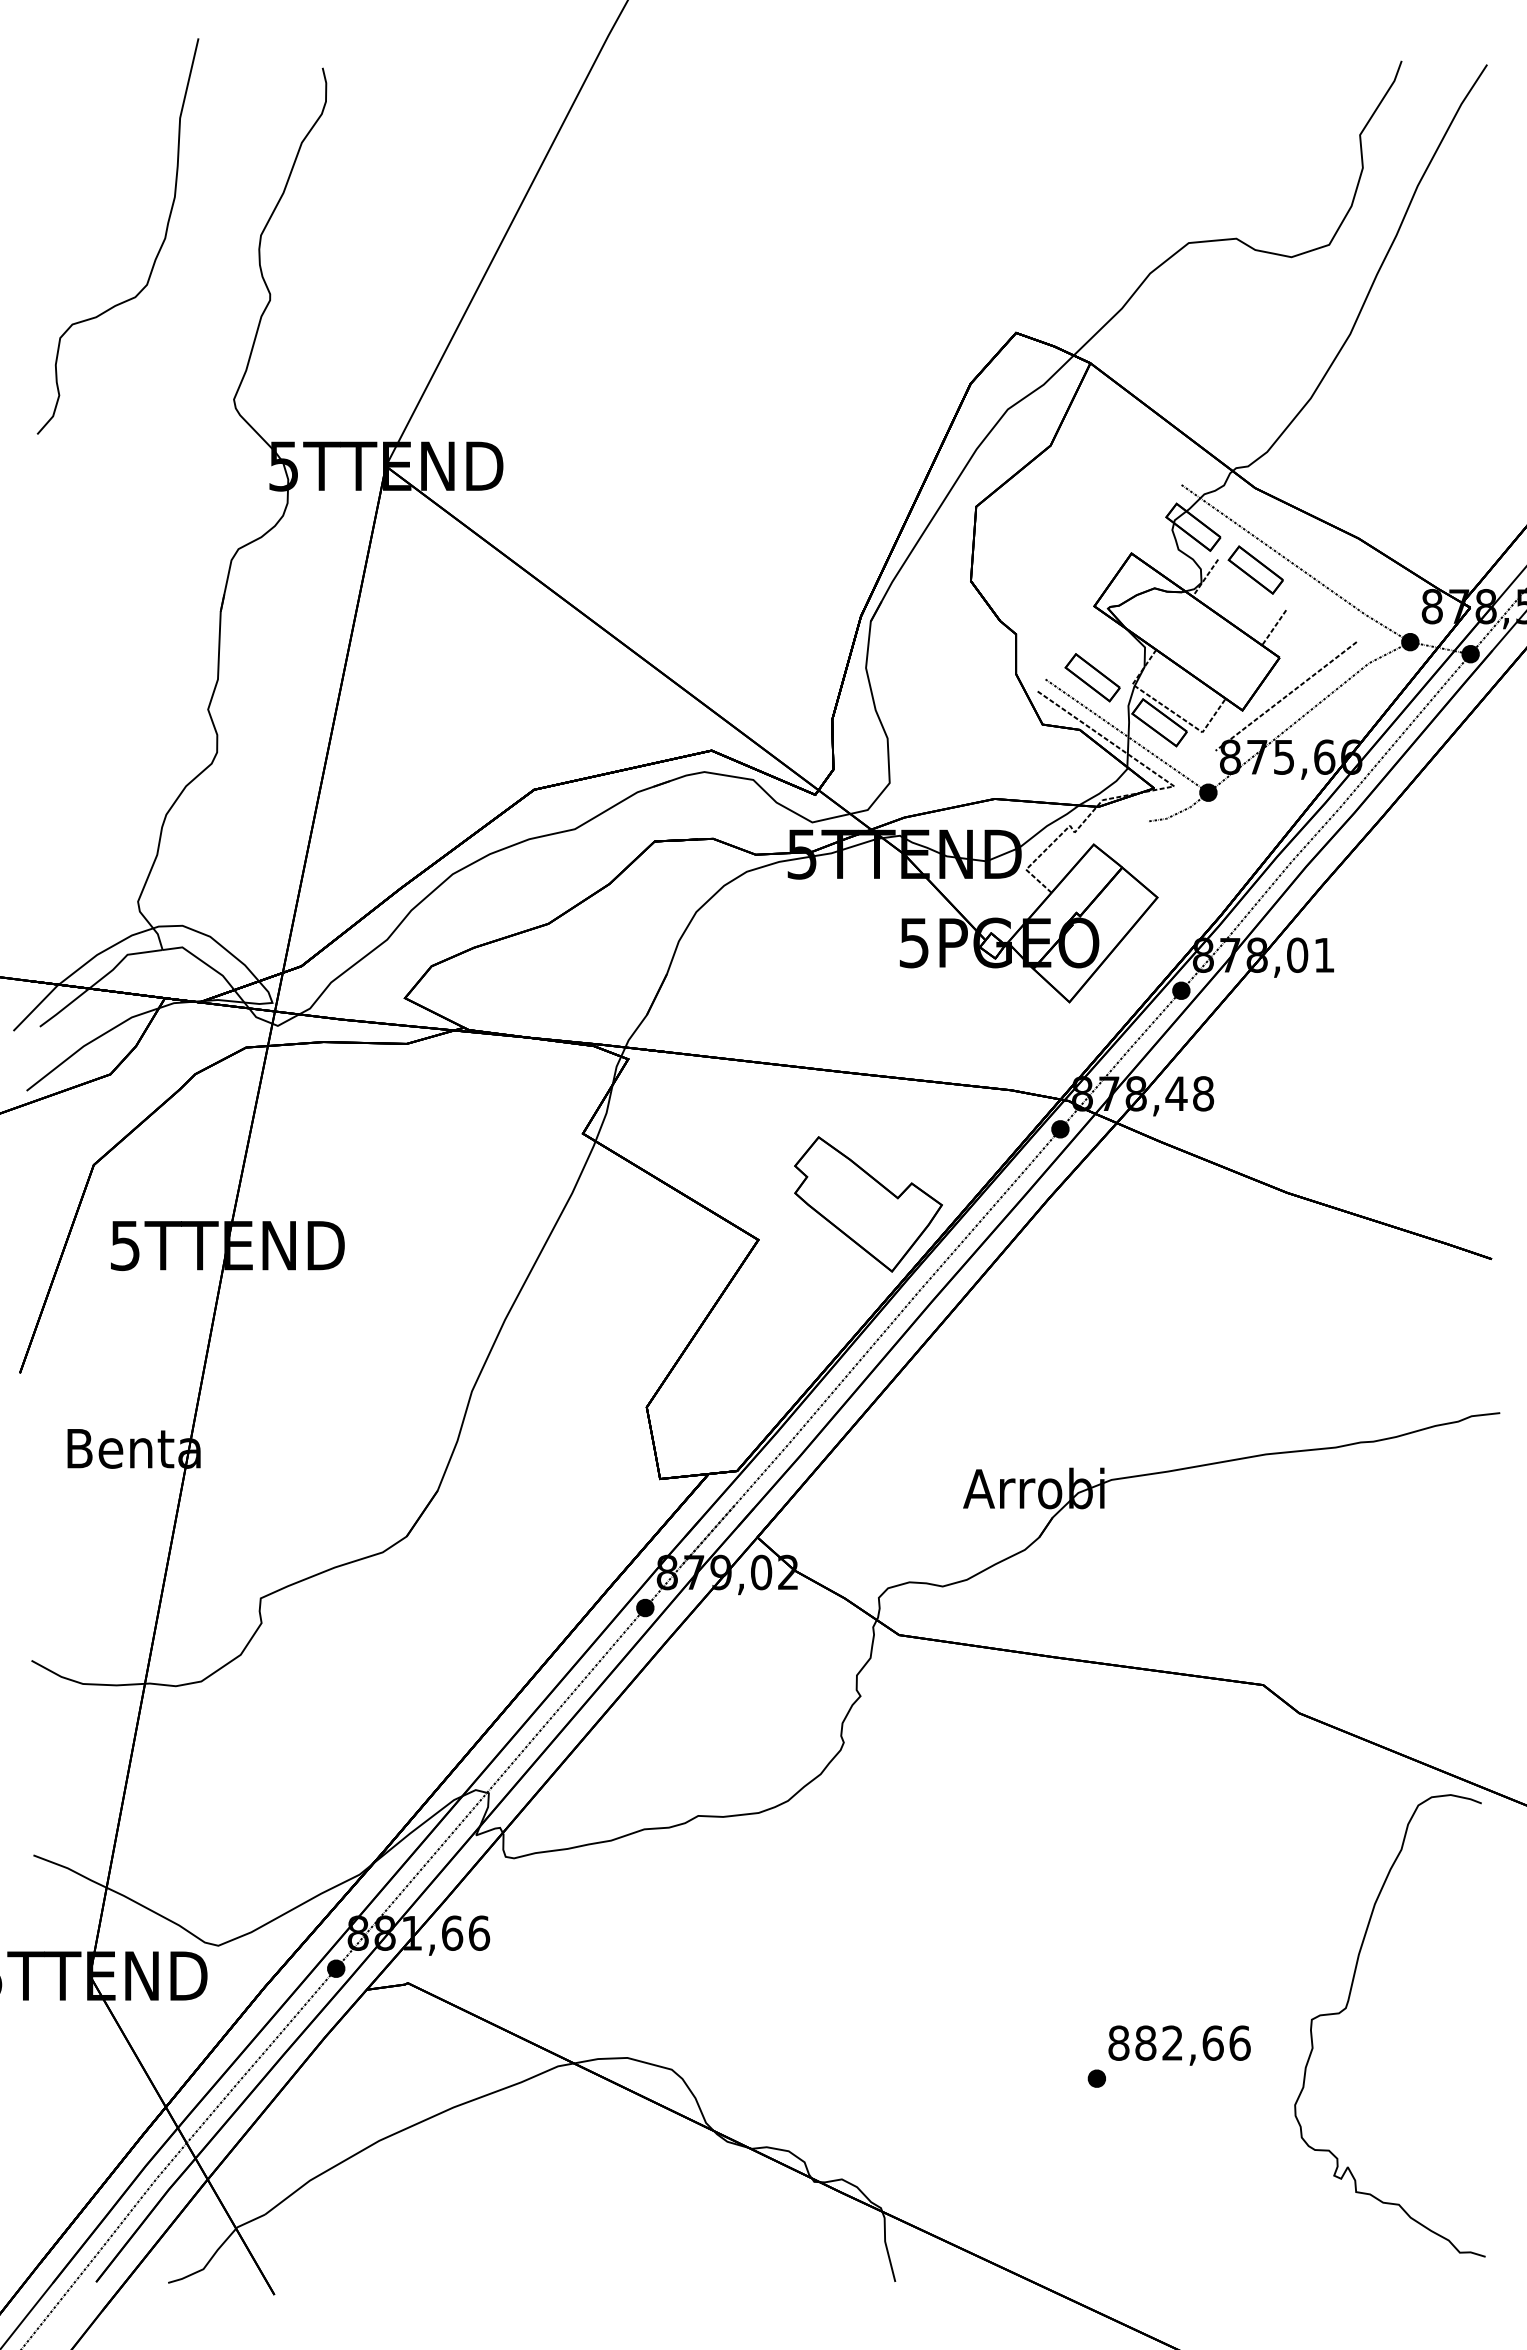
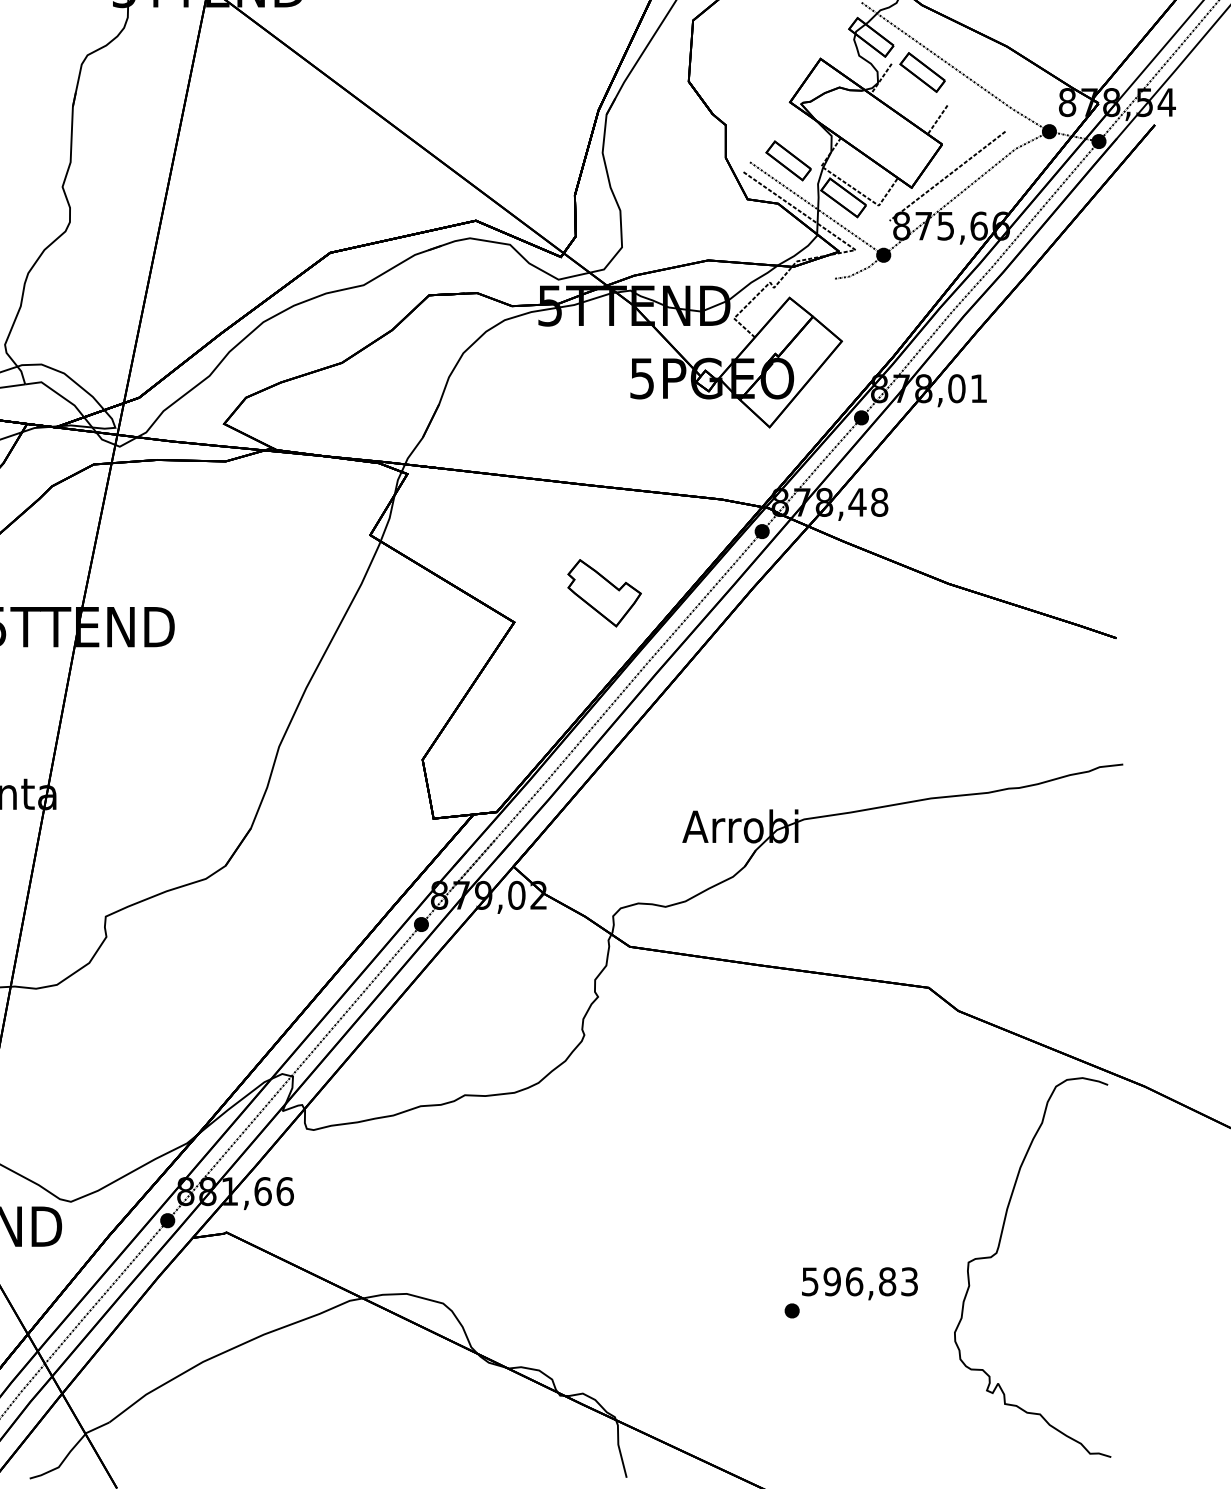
part: (868, 1204) -> (604, 593), size x0.6
text: (1179, 2042) -> (859, 1281), 882,66 -> 596,83

